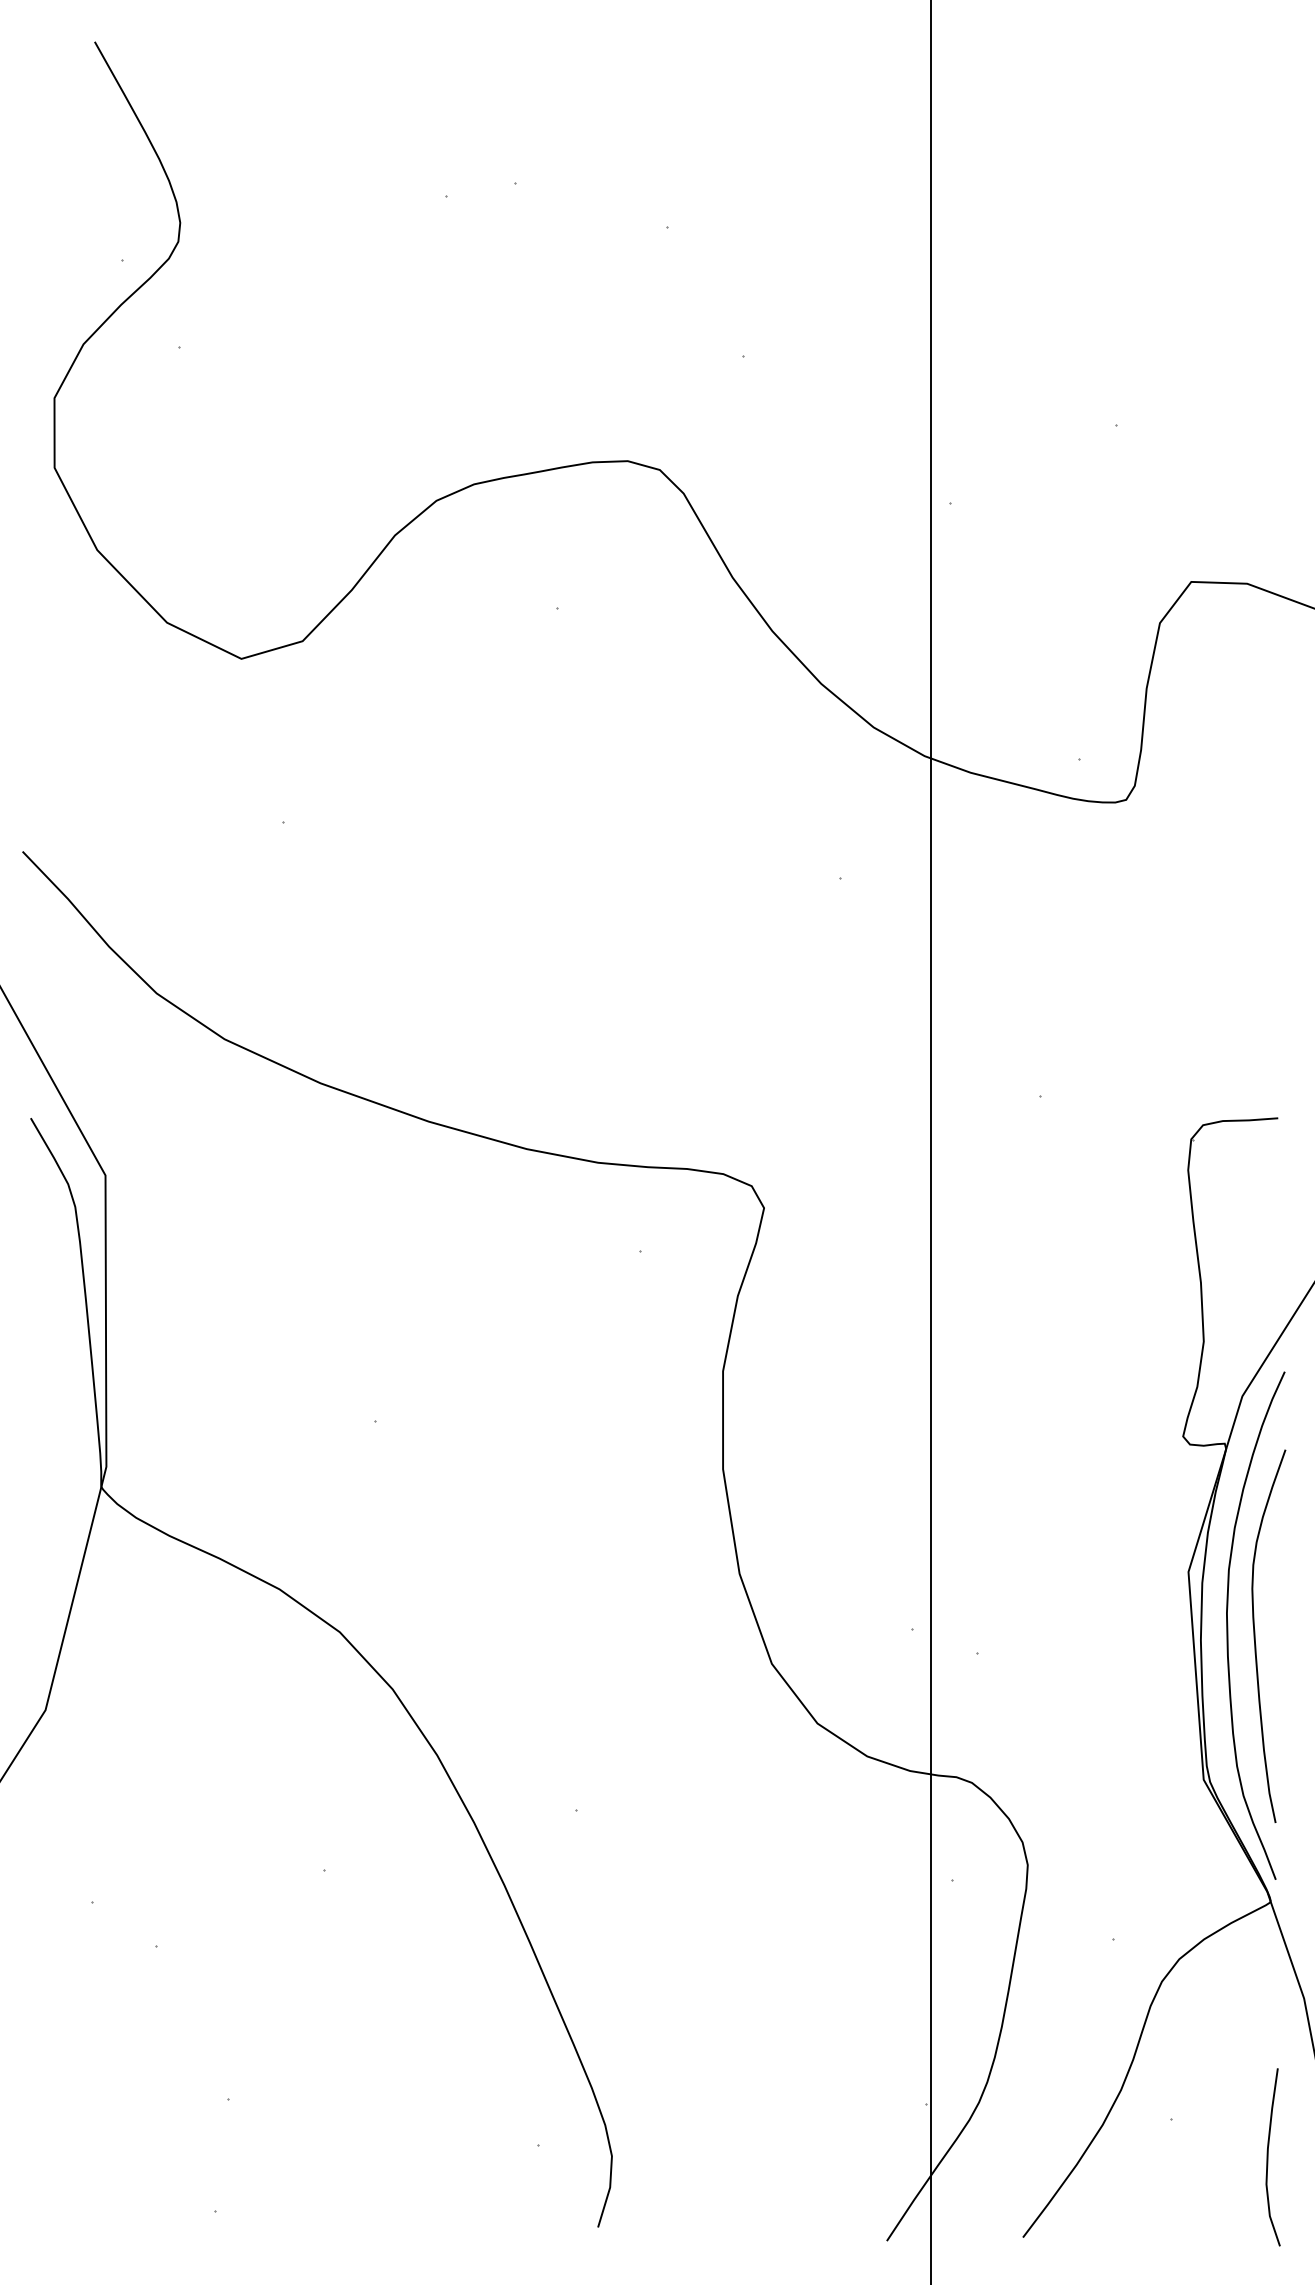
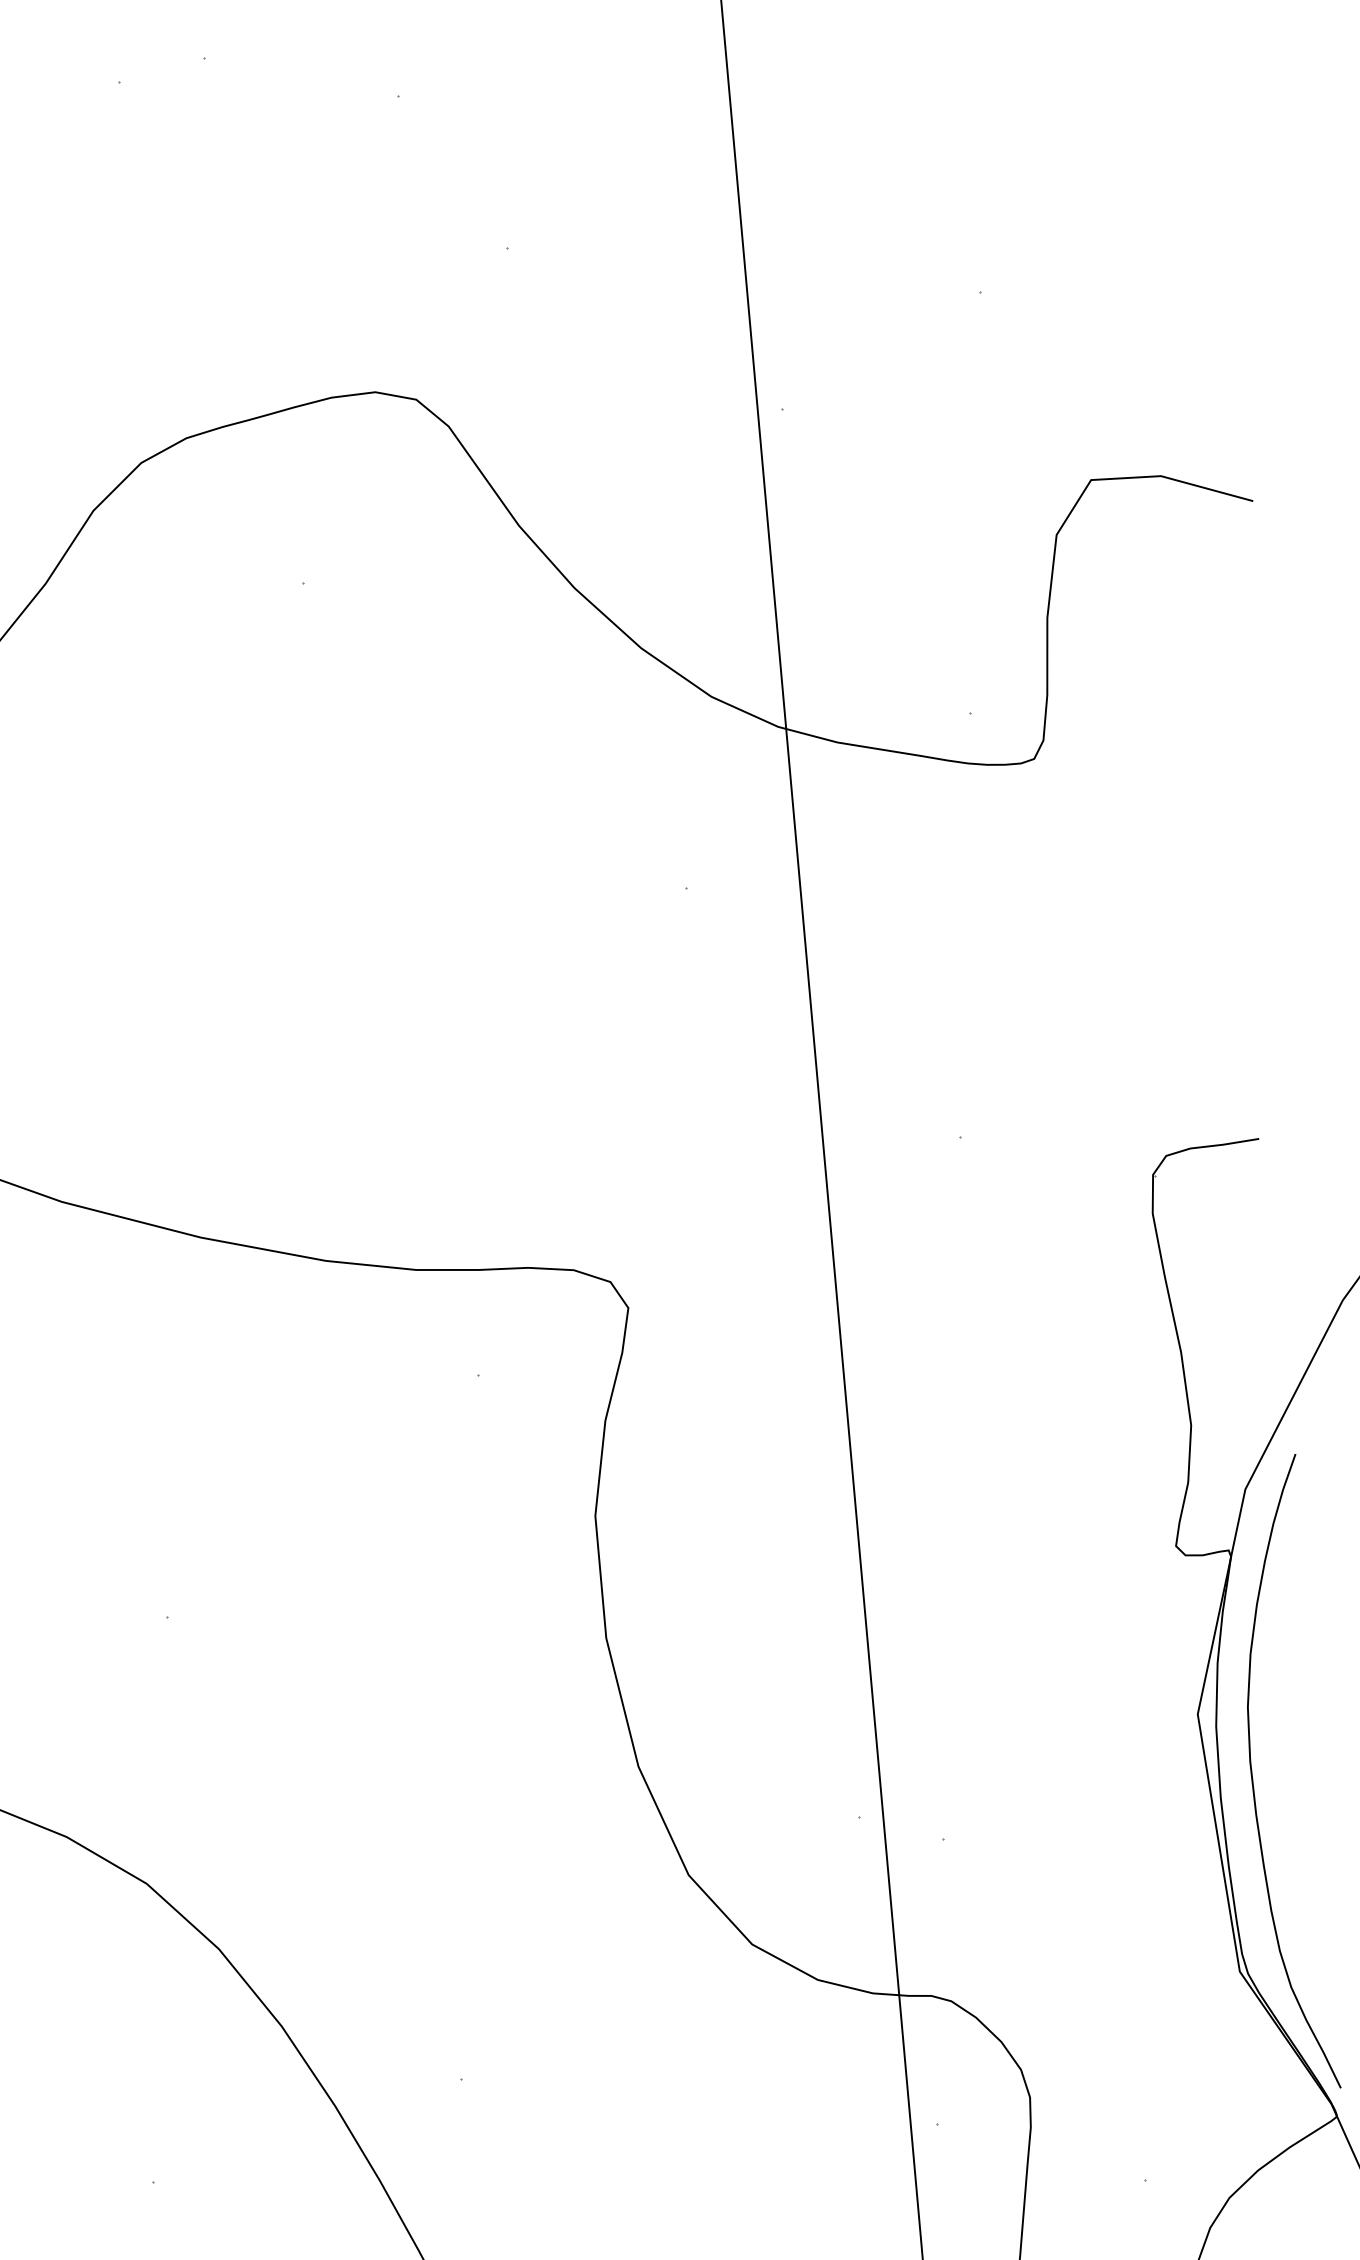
curve: (1255, 1635) -> (1288, 1786), removed

